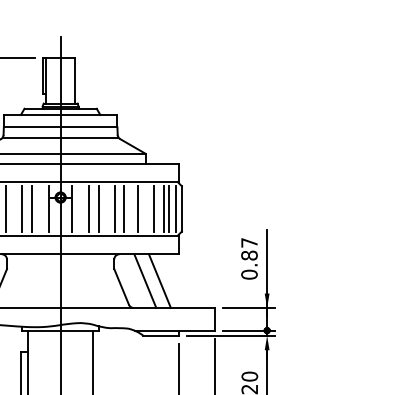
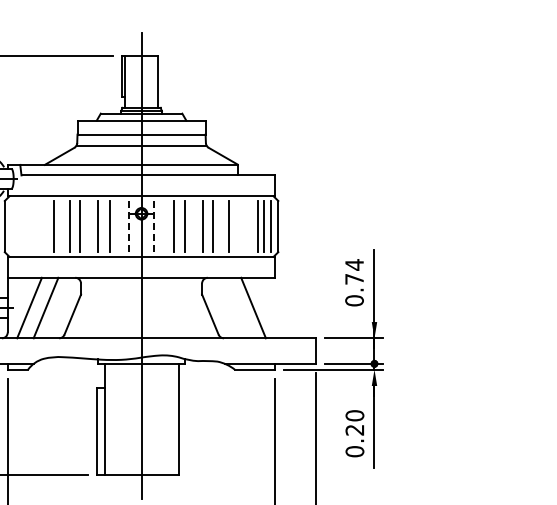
line: (49, 208) -> (128, 226), solid -> dashed
line: (72, 208) -> (154, 226), solid -> dashed
line: (153, 208) -> (246, 226), removed
text: (249, 248) -> (354, 271), 0.87 -> 0.74
line: (144, 280) -> (236, 307), removed

